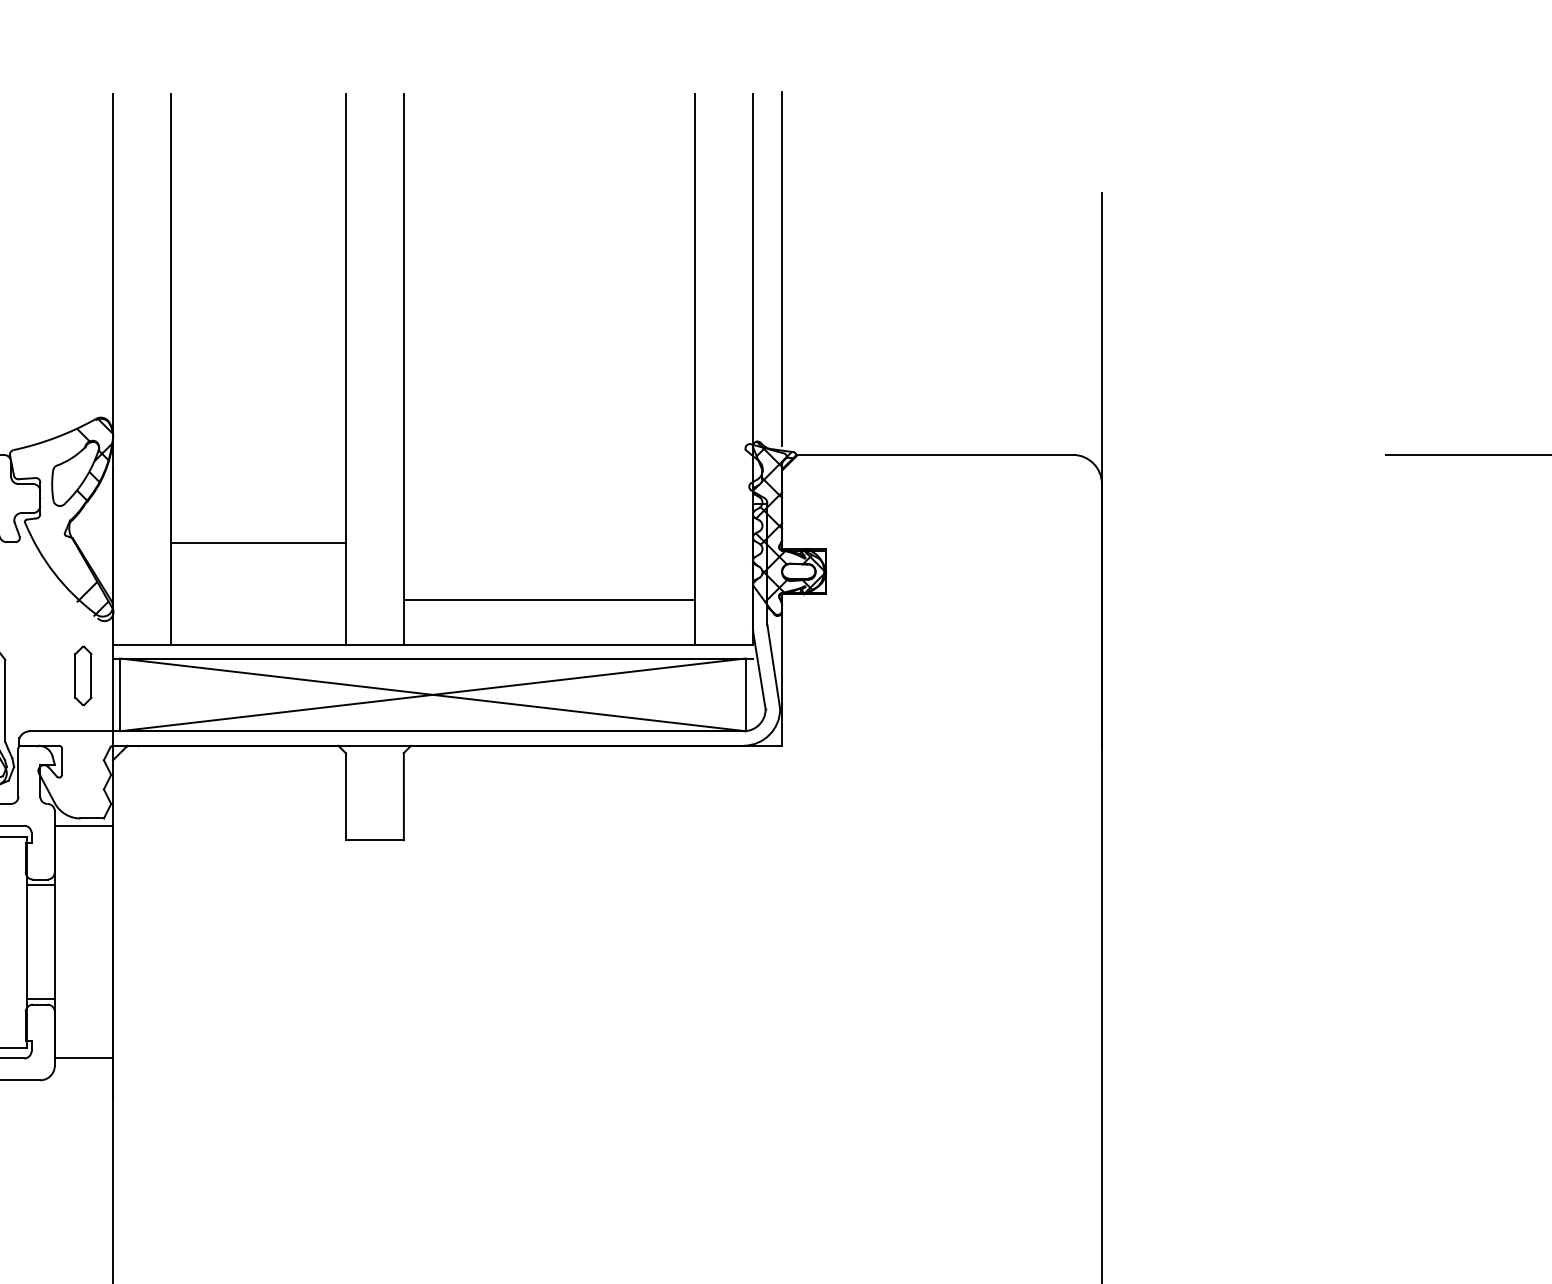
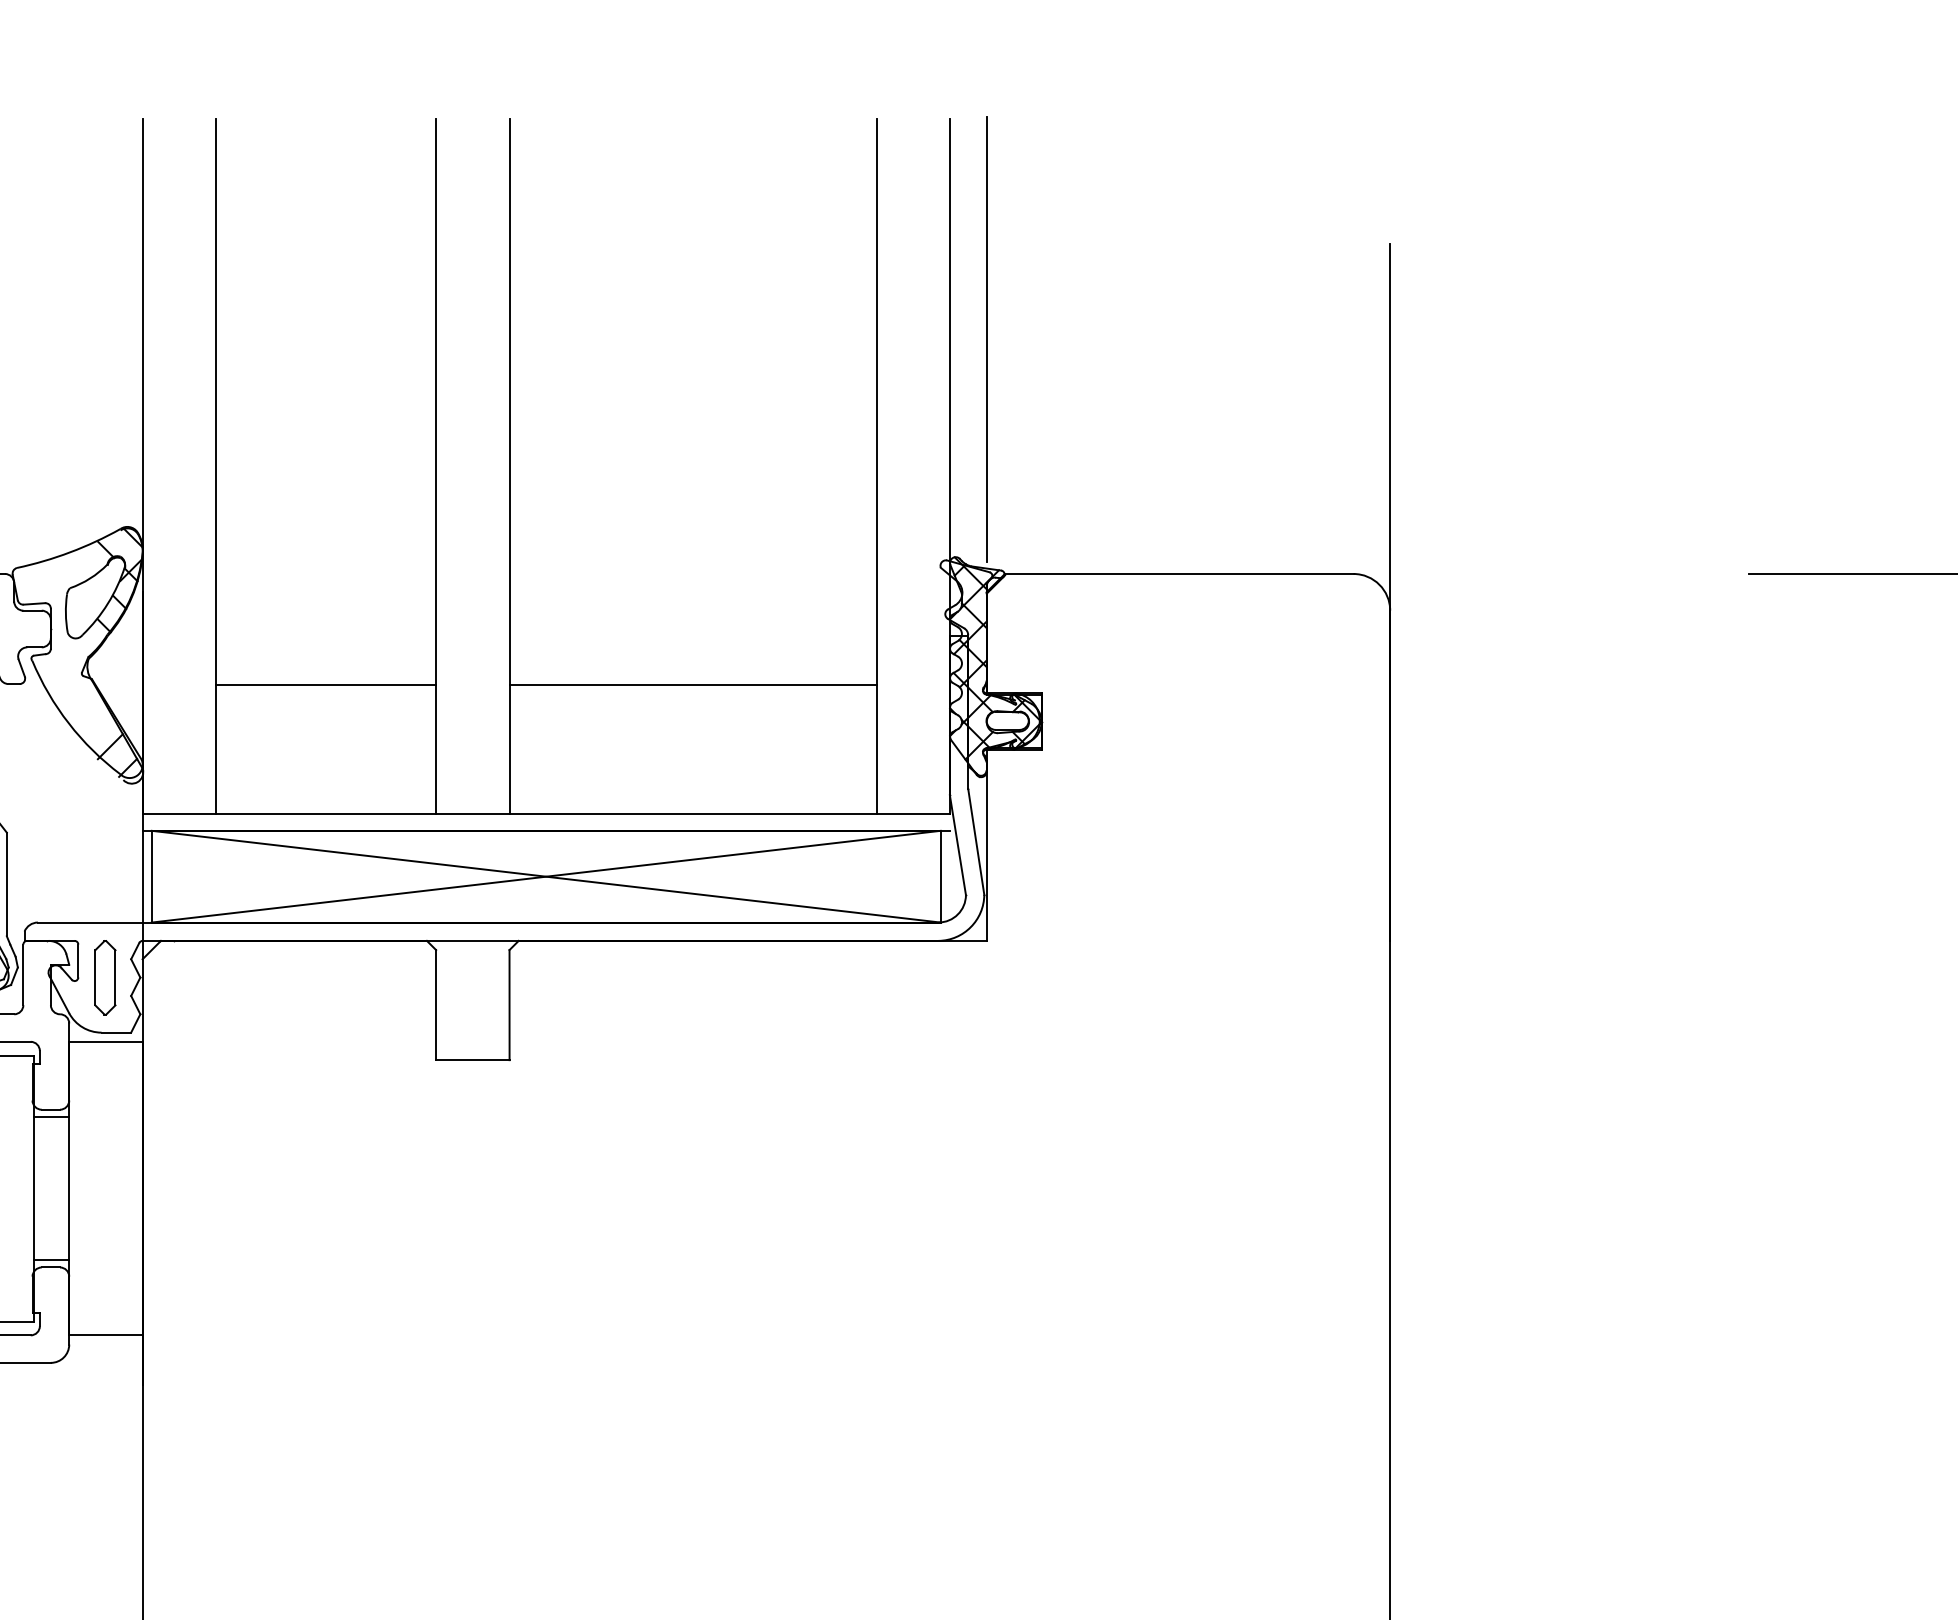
line: (548, 599) -> (692, 685), moved
part: (83, 675) -> (105, 977), moved

